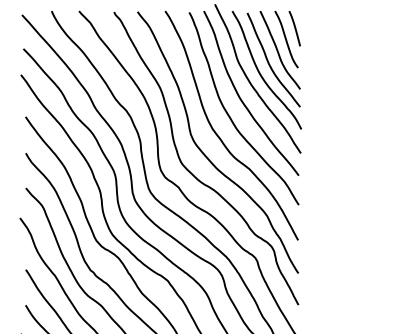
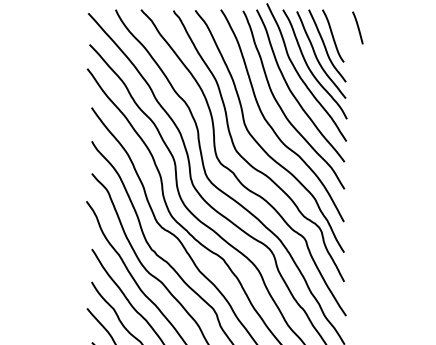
line: (294, 28) -> (357, 27), moved

